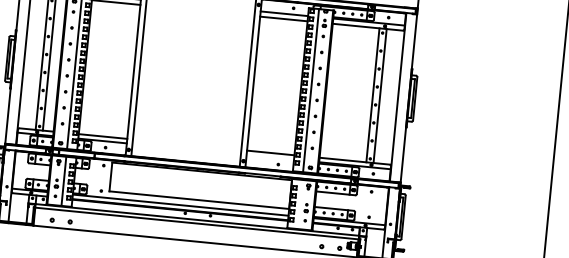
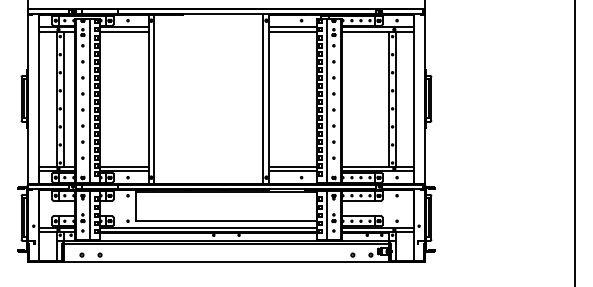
line: (269, 157) -> (292, 171), added
line: (299, 203) -> (326, 214), added

